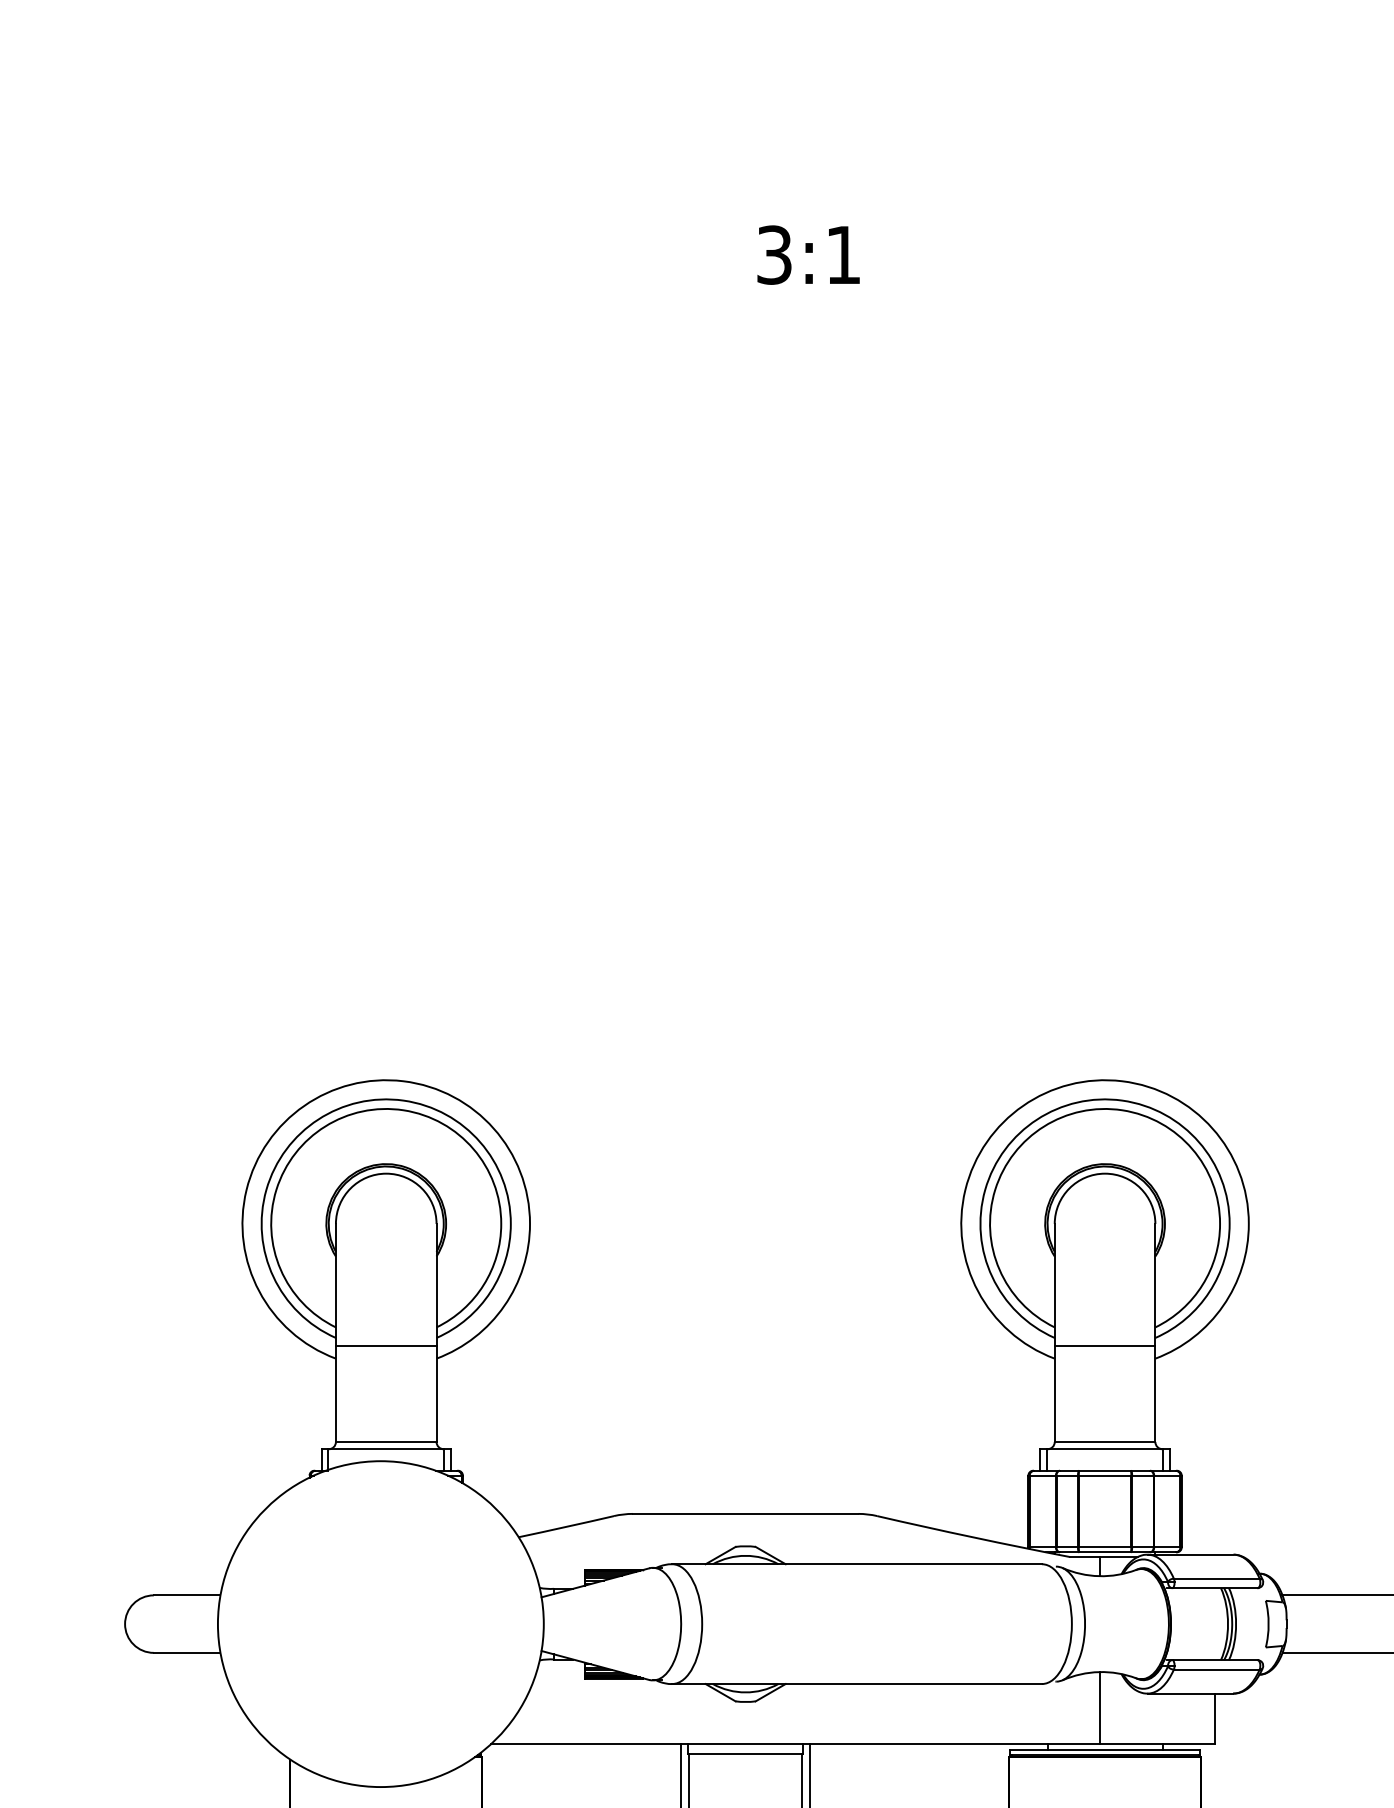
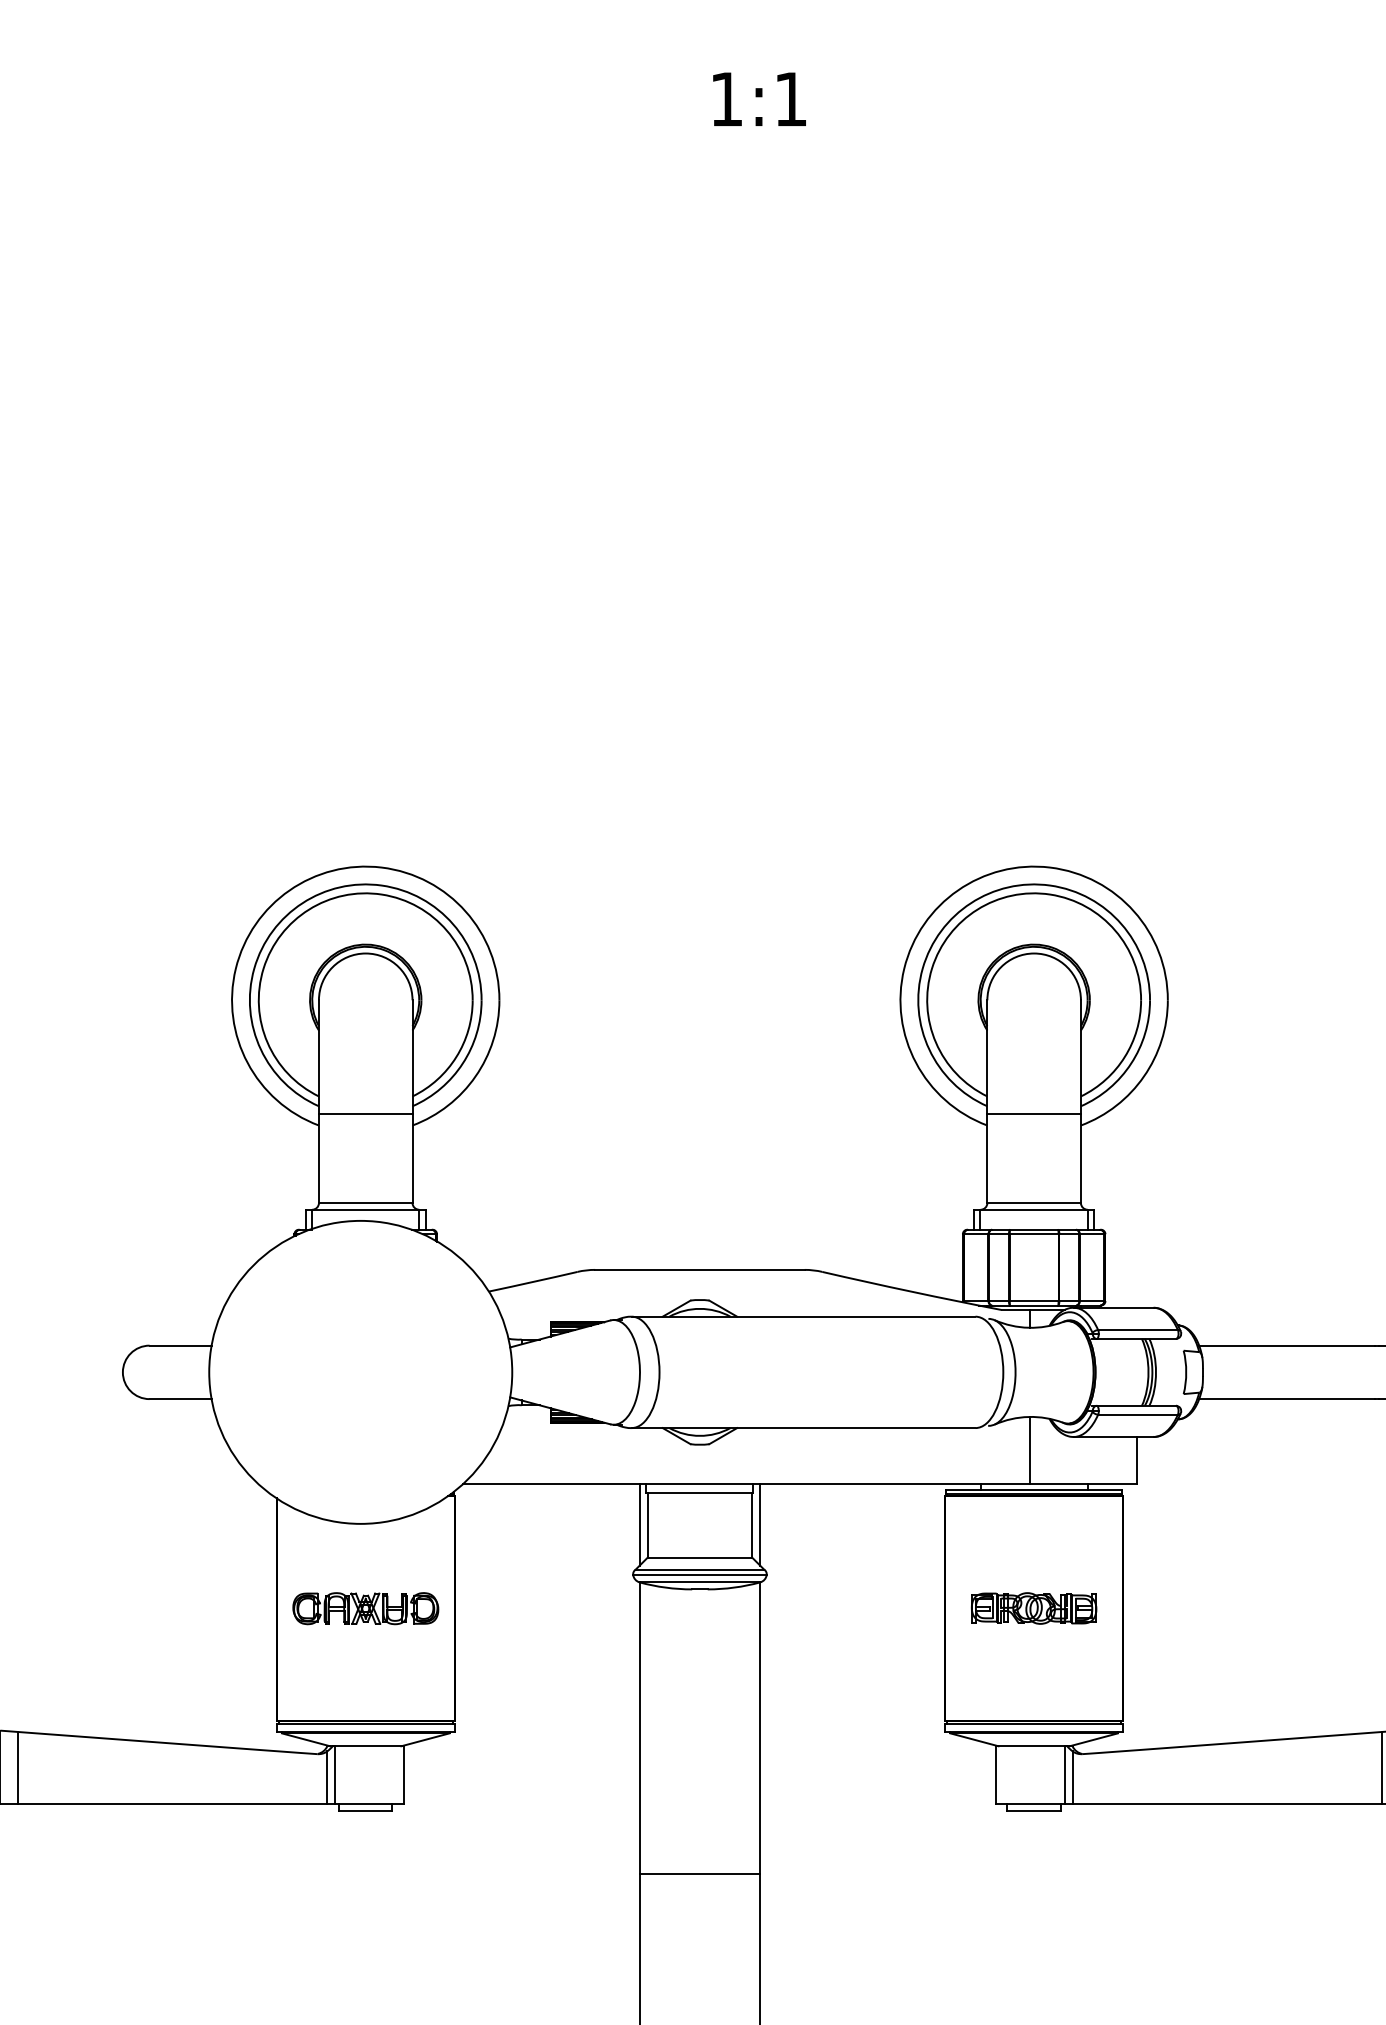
text: (774, 255) -> (726, 99), 3:1 -> 1:1

